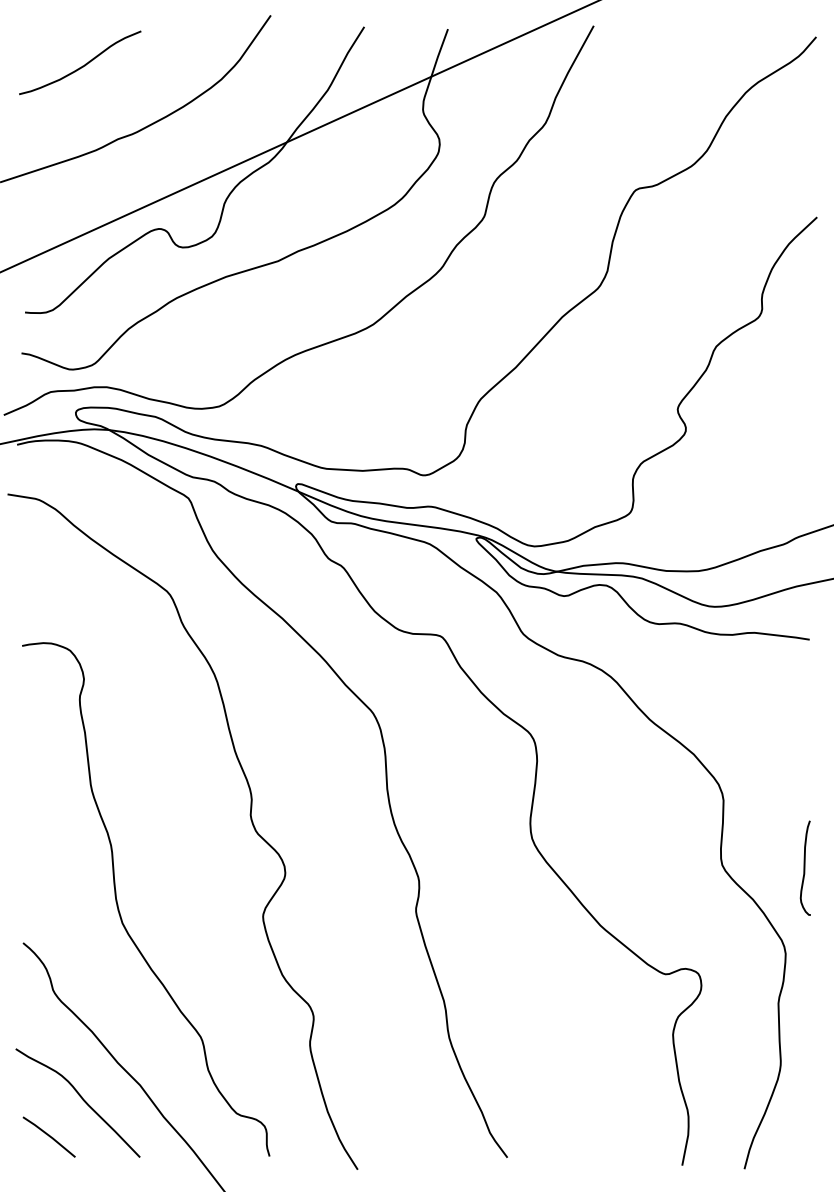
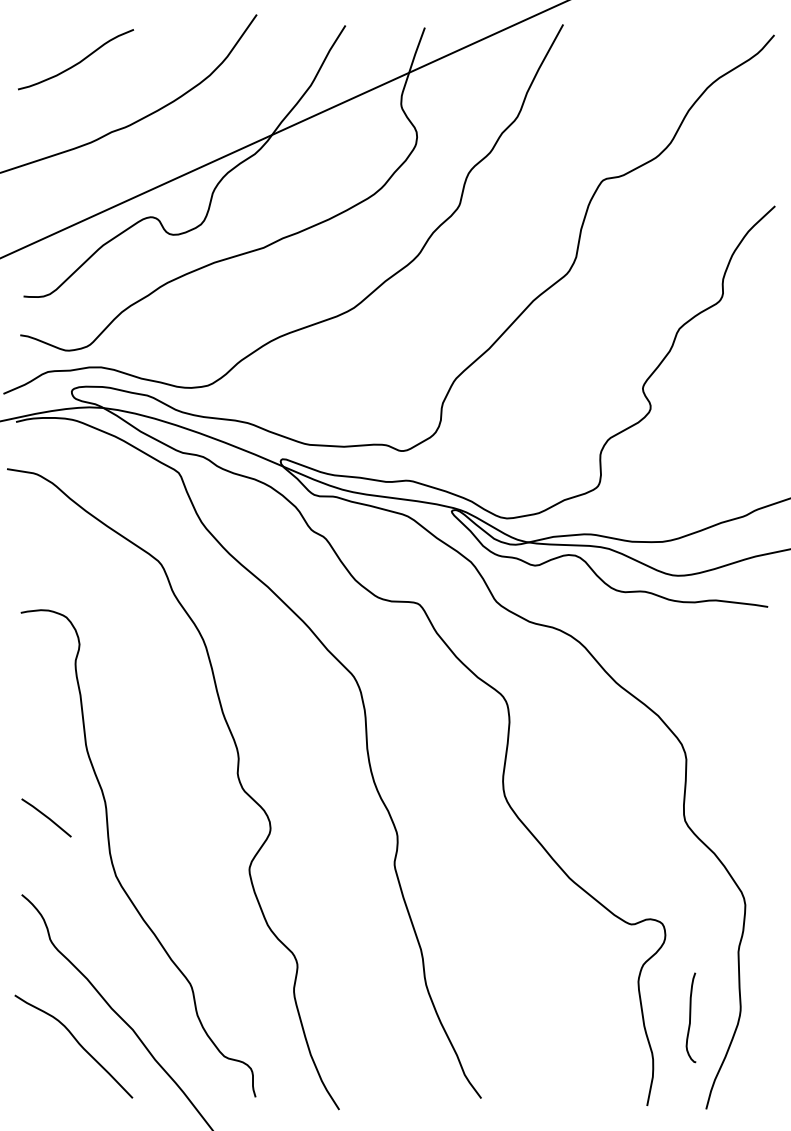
curve: (804, 867) -> (690, 1017), moved
line: (49, 1136) -> (46, 817), moved

